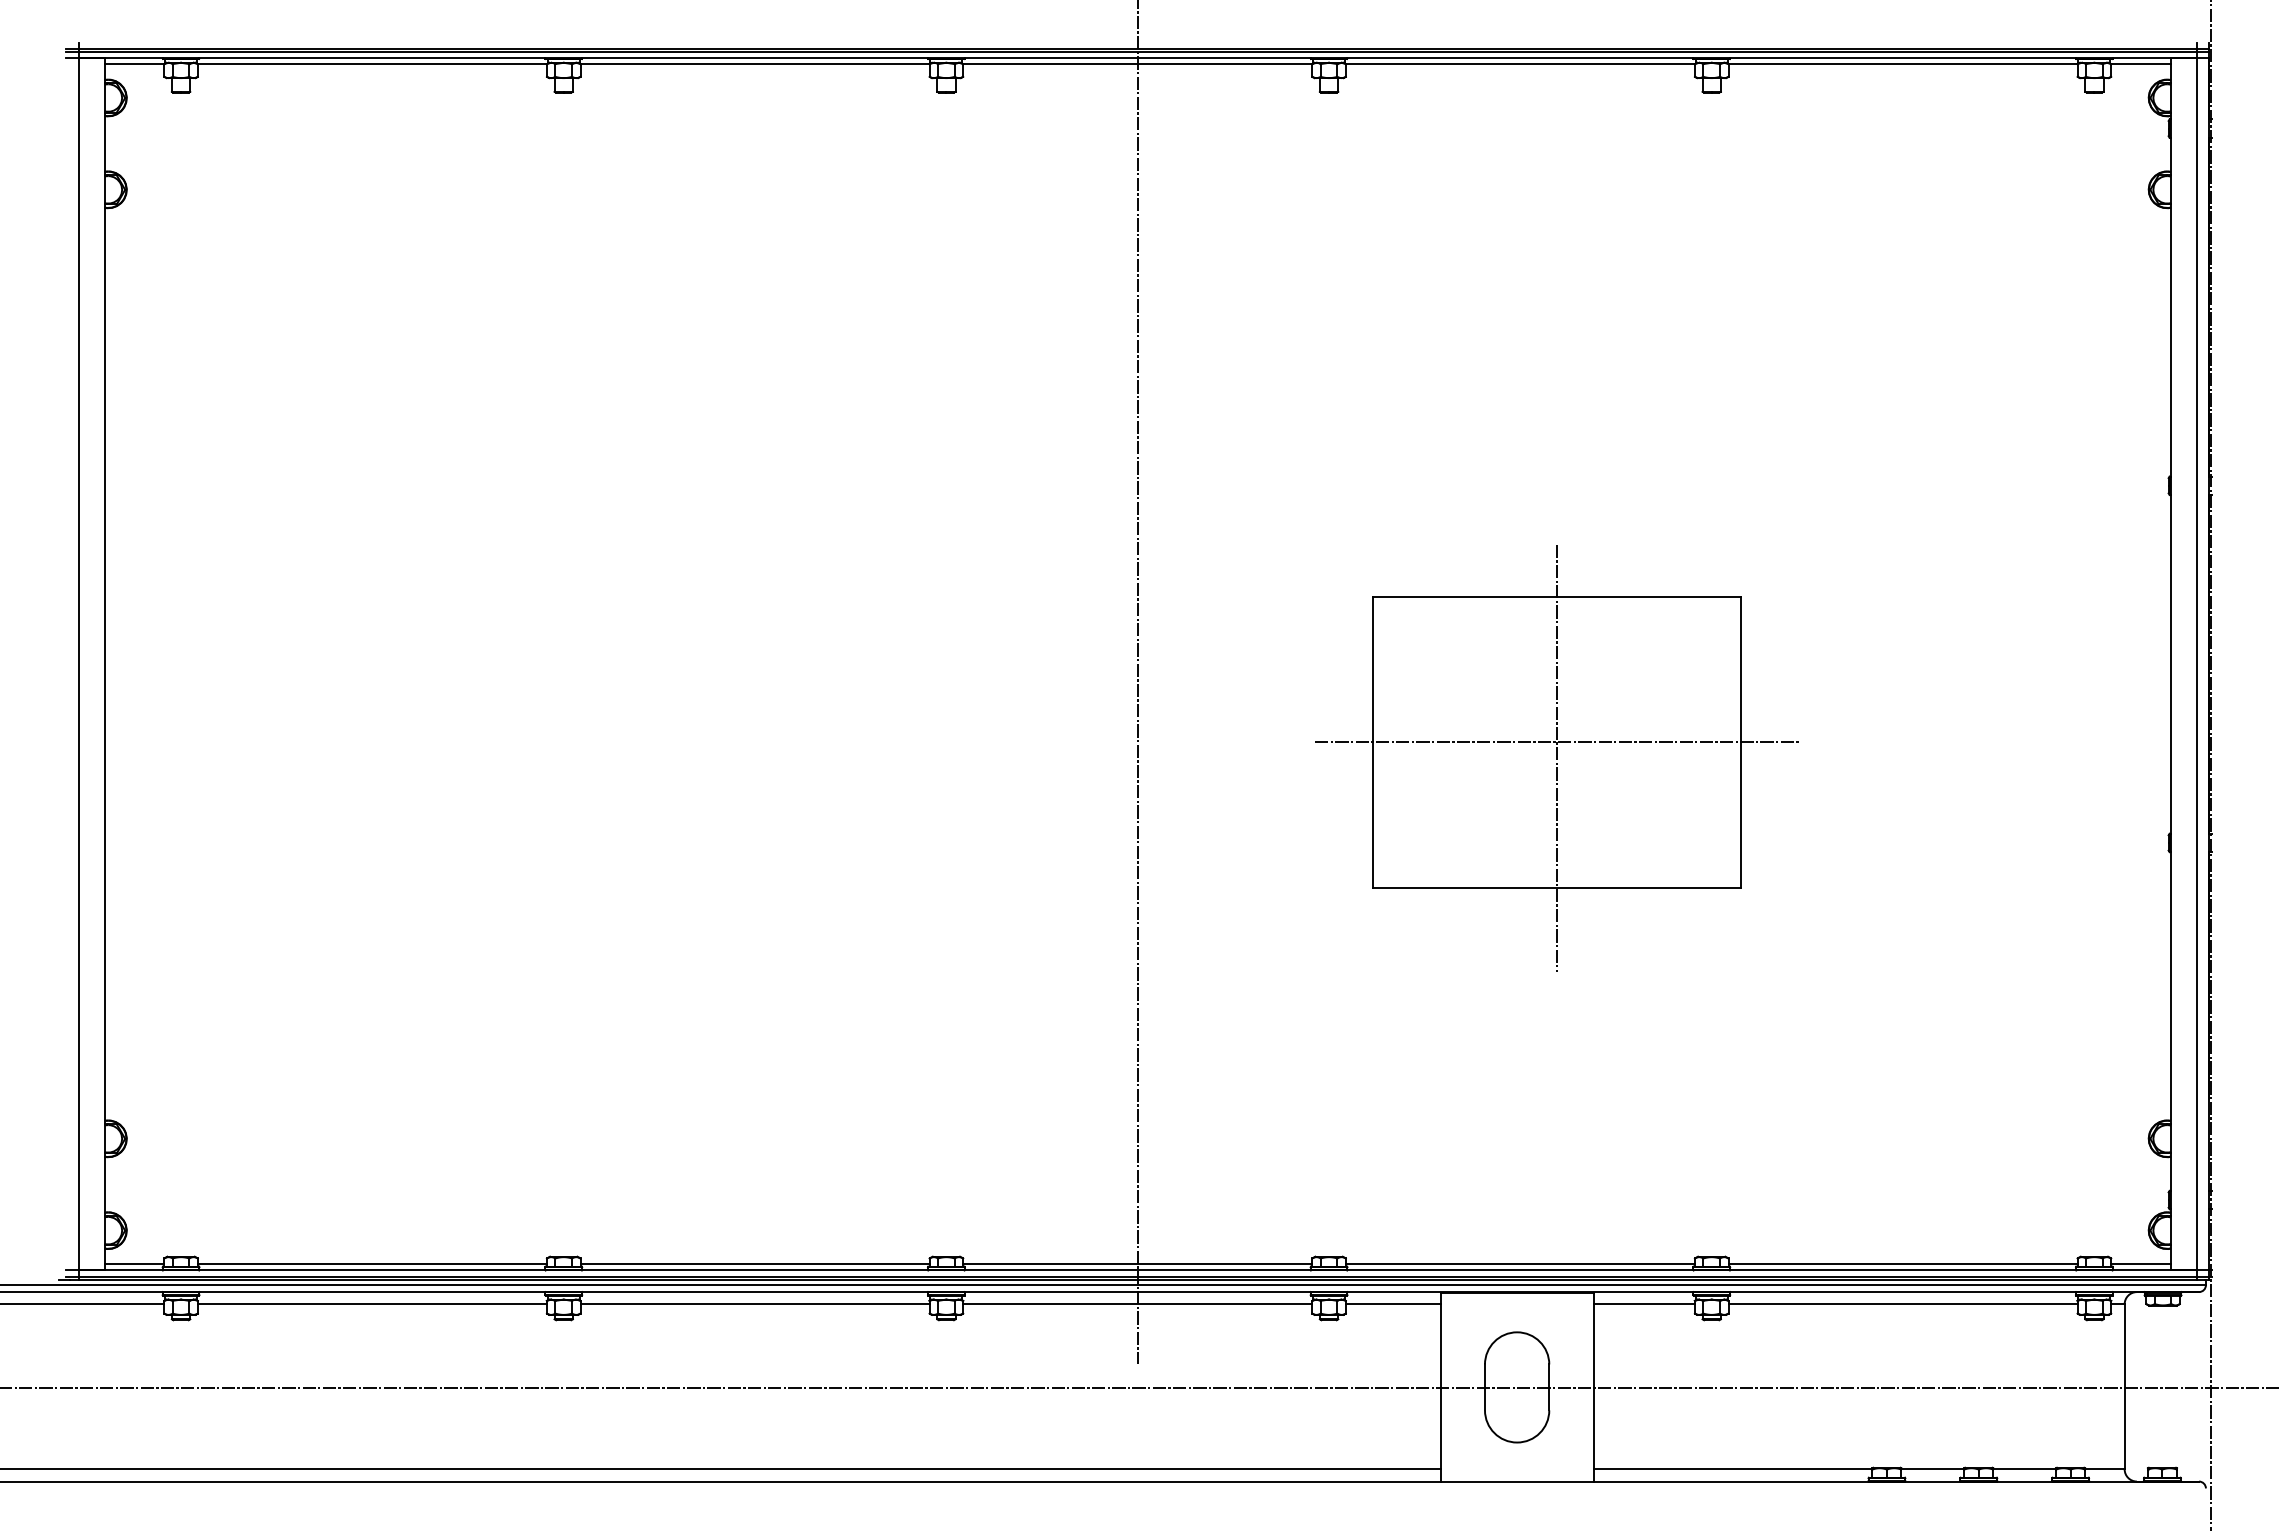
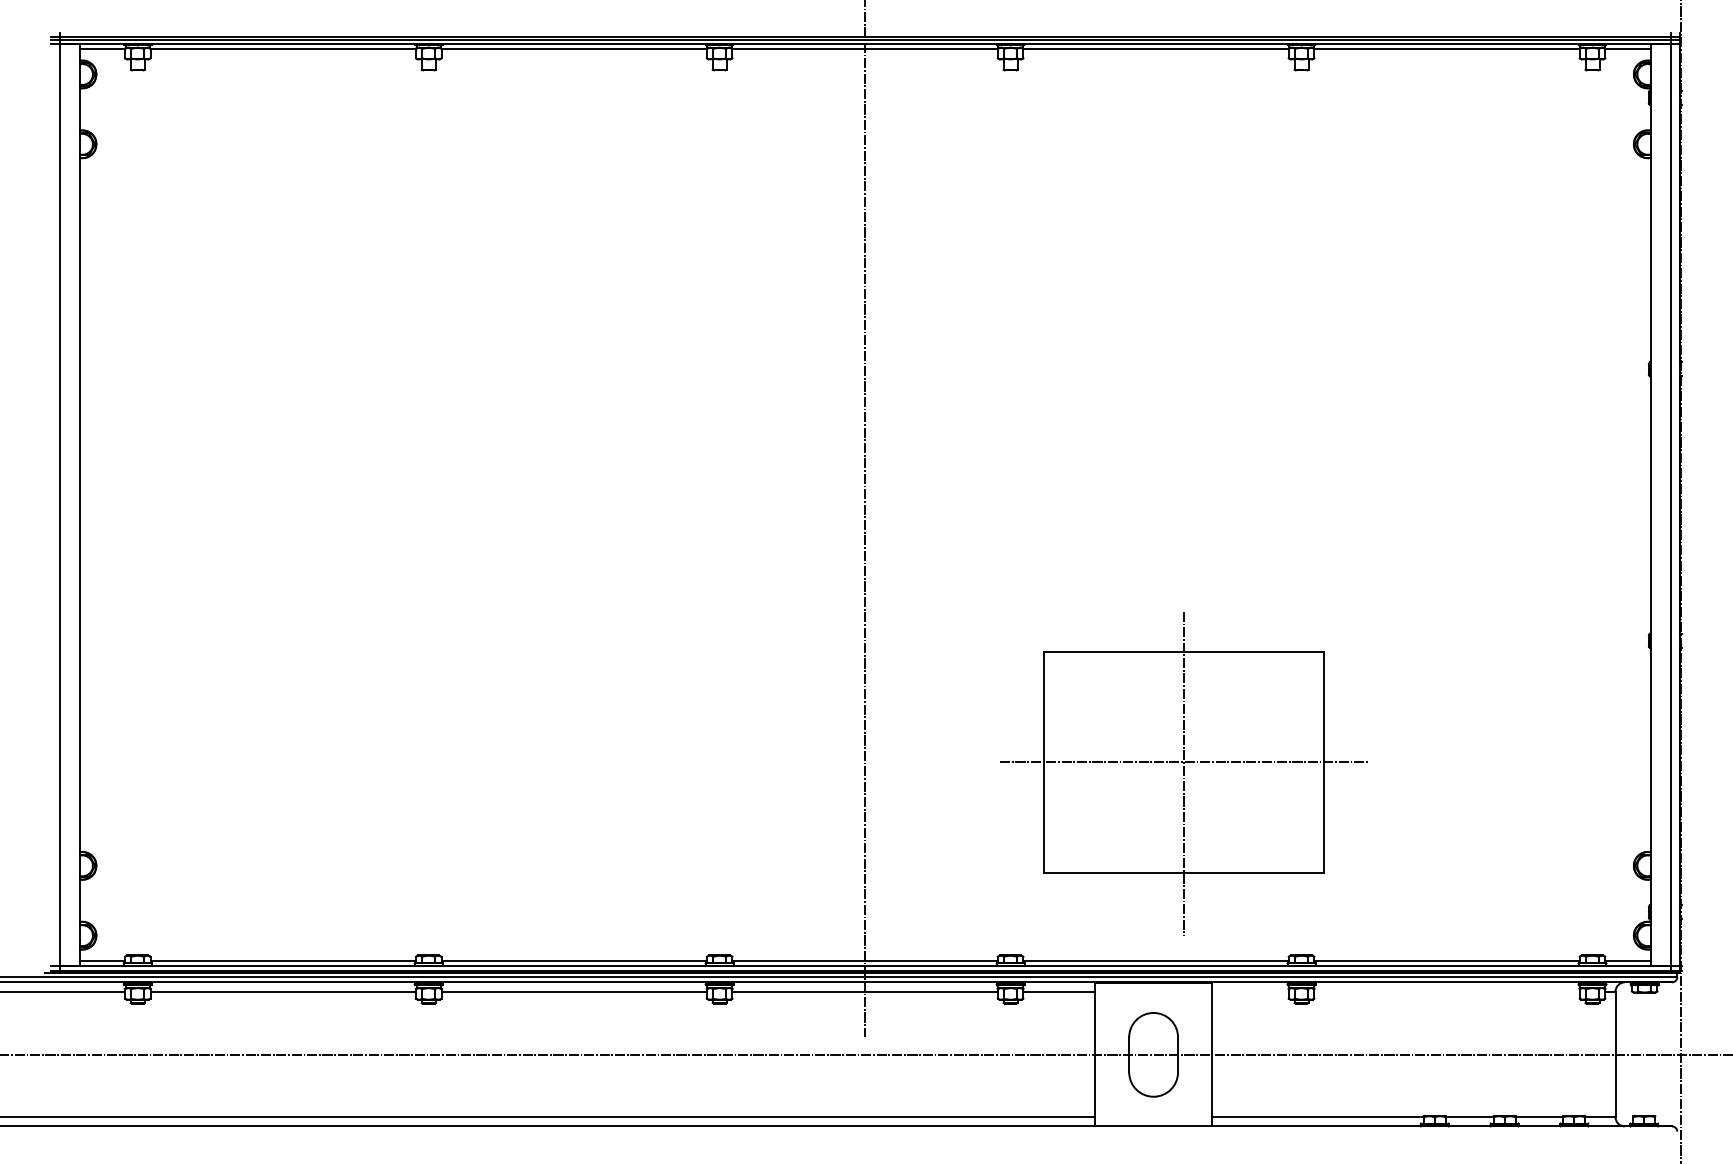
part: (1556, 758) -> (1183, 774), moved
line: (1643, 1304) -> (1249, 991), removed
line: (1902, 1304) -> (1446, 991), removed

